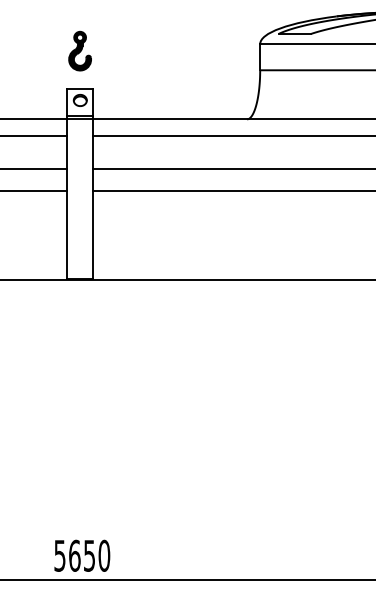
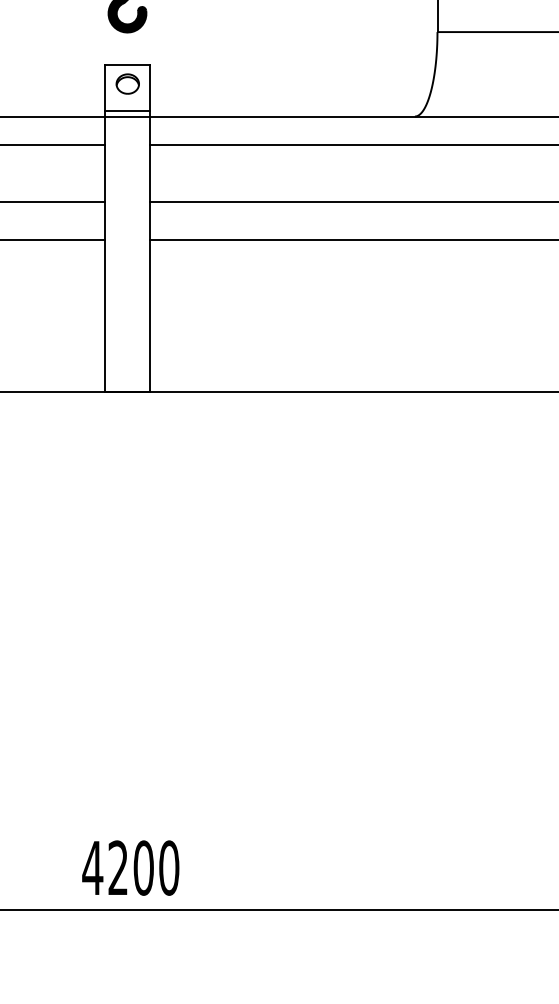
text: (74, 555) -> (117, 867), 5650 -> 4200

